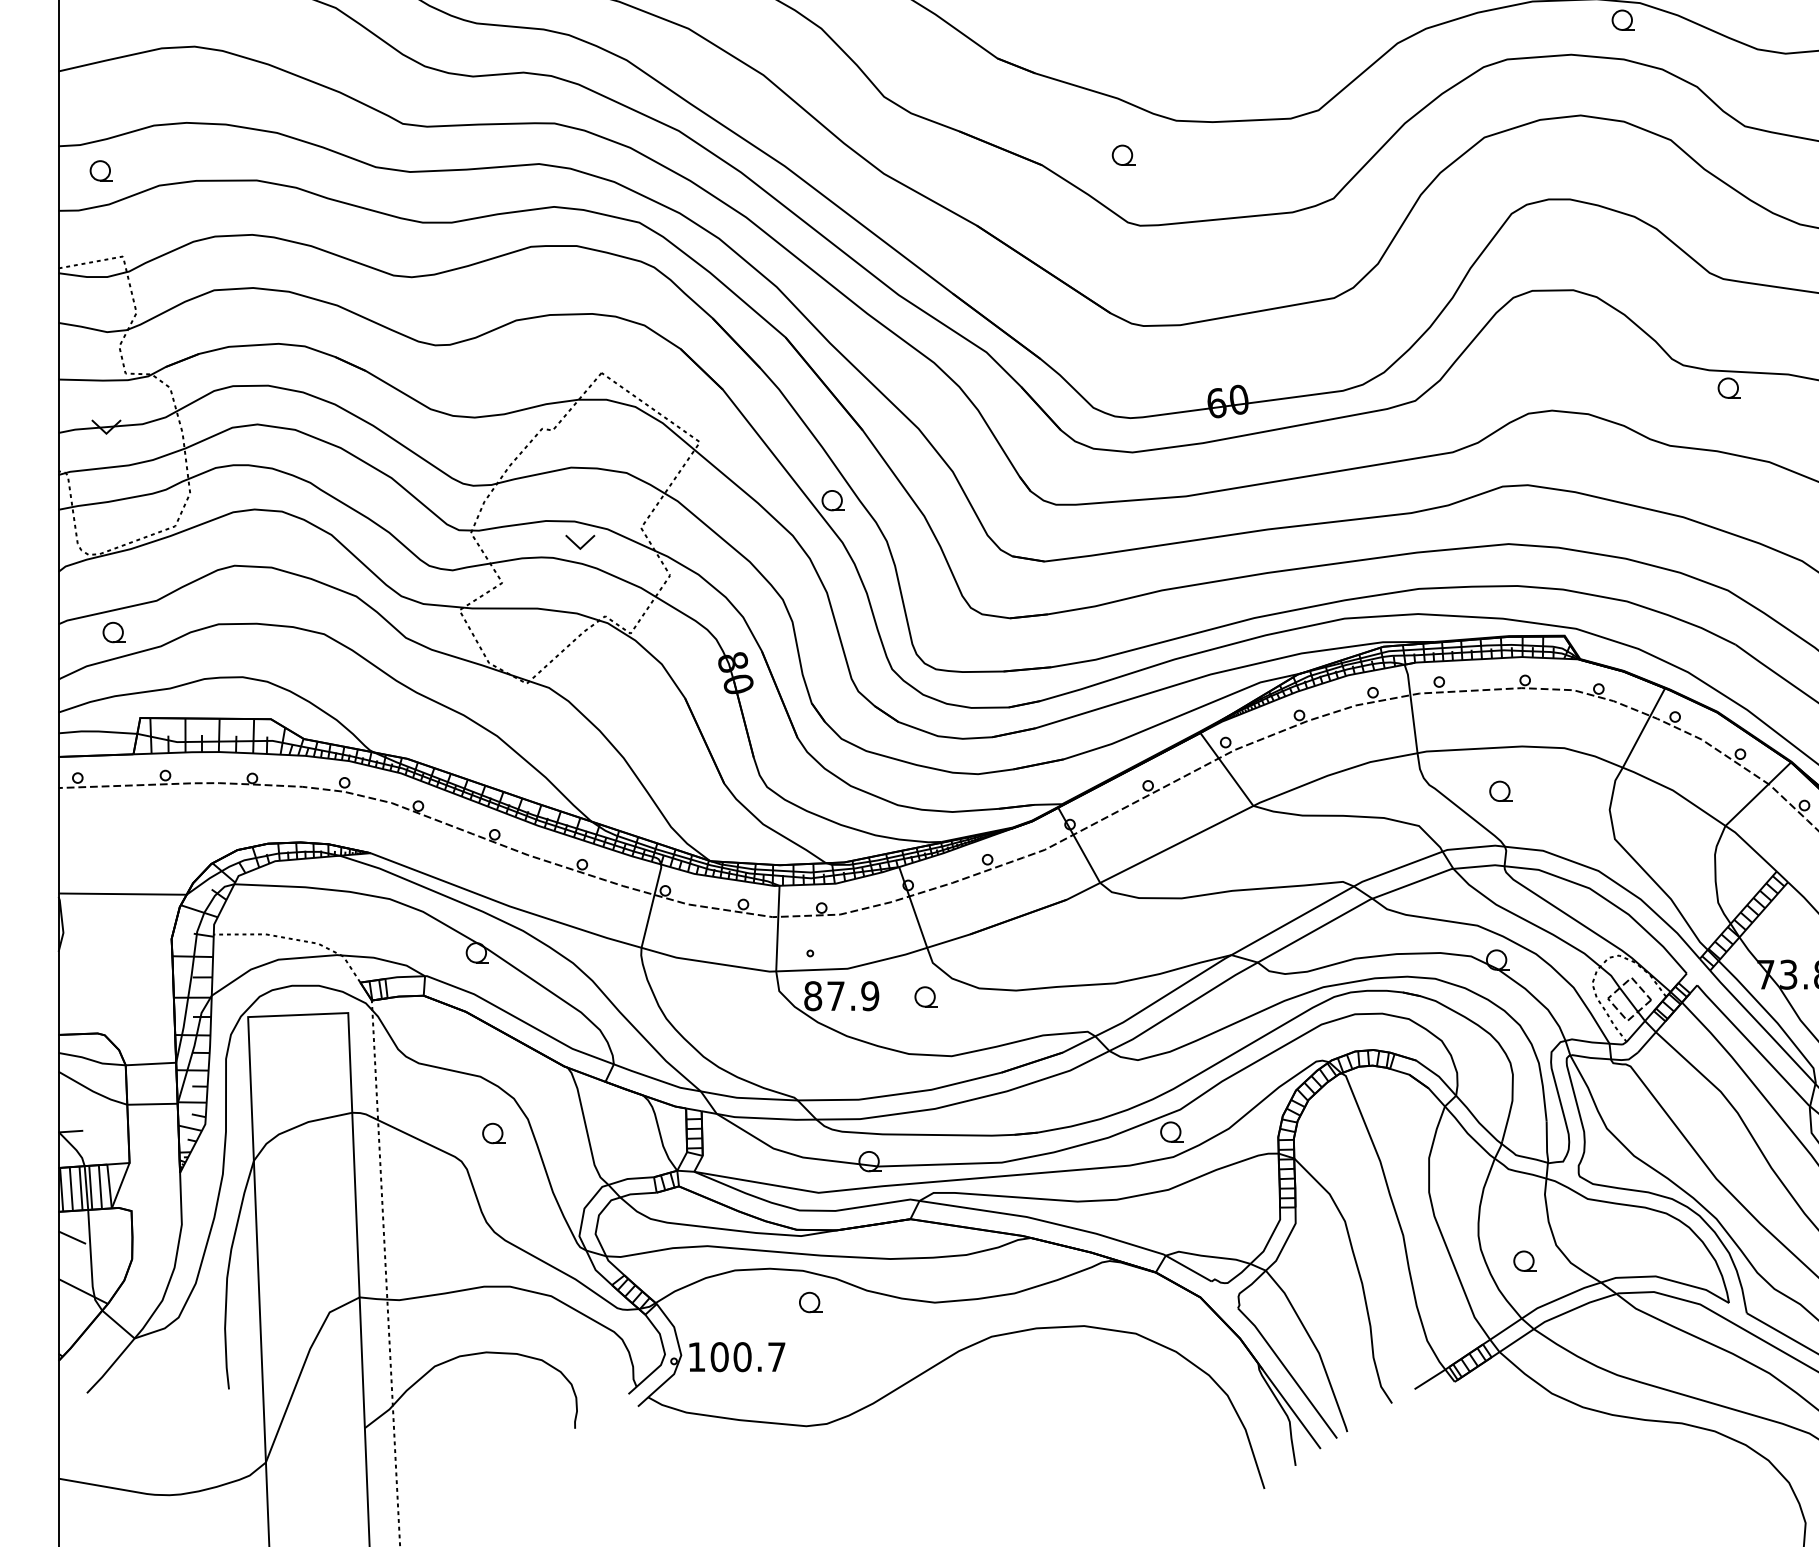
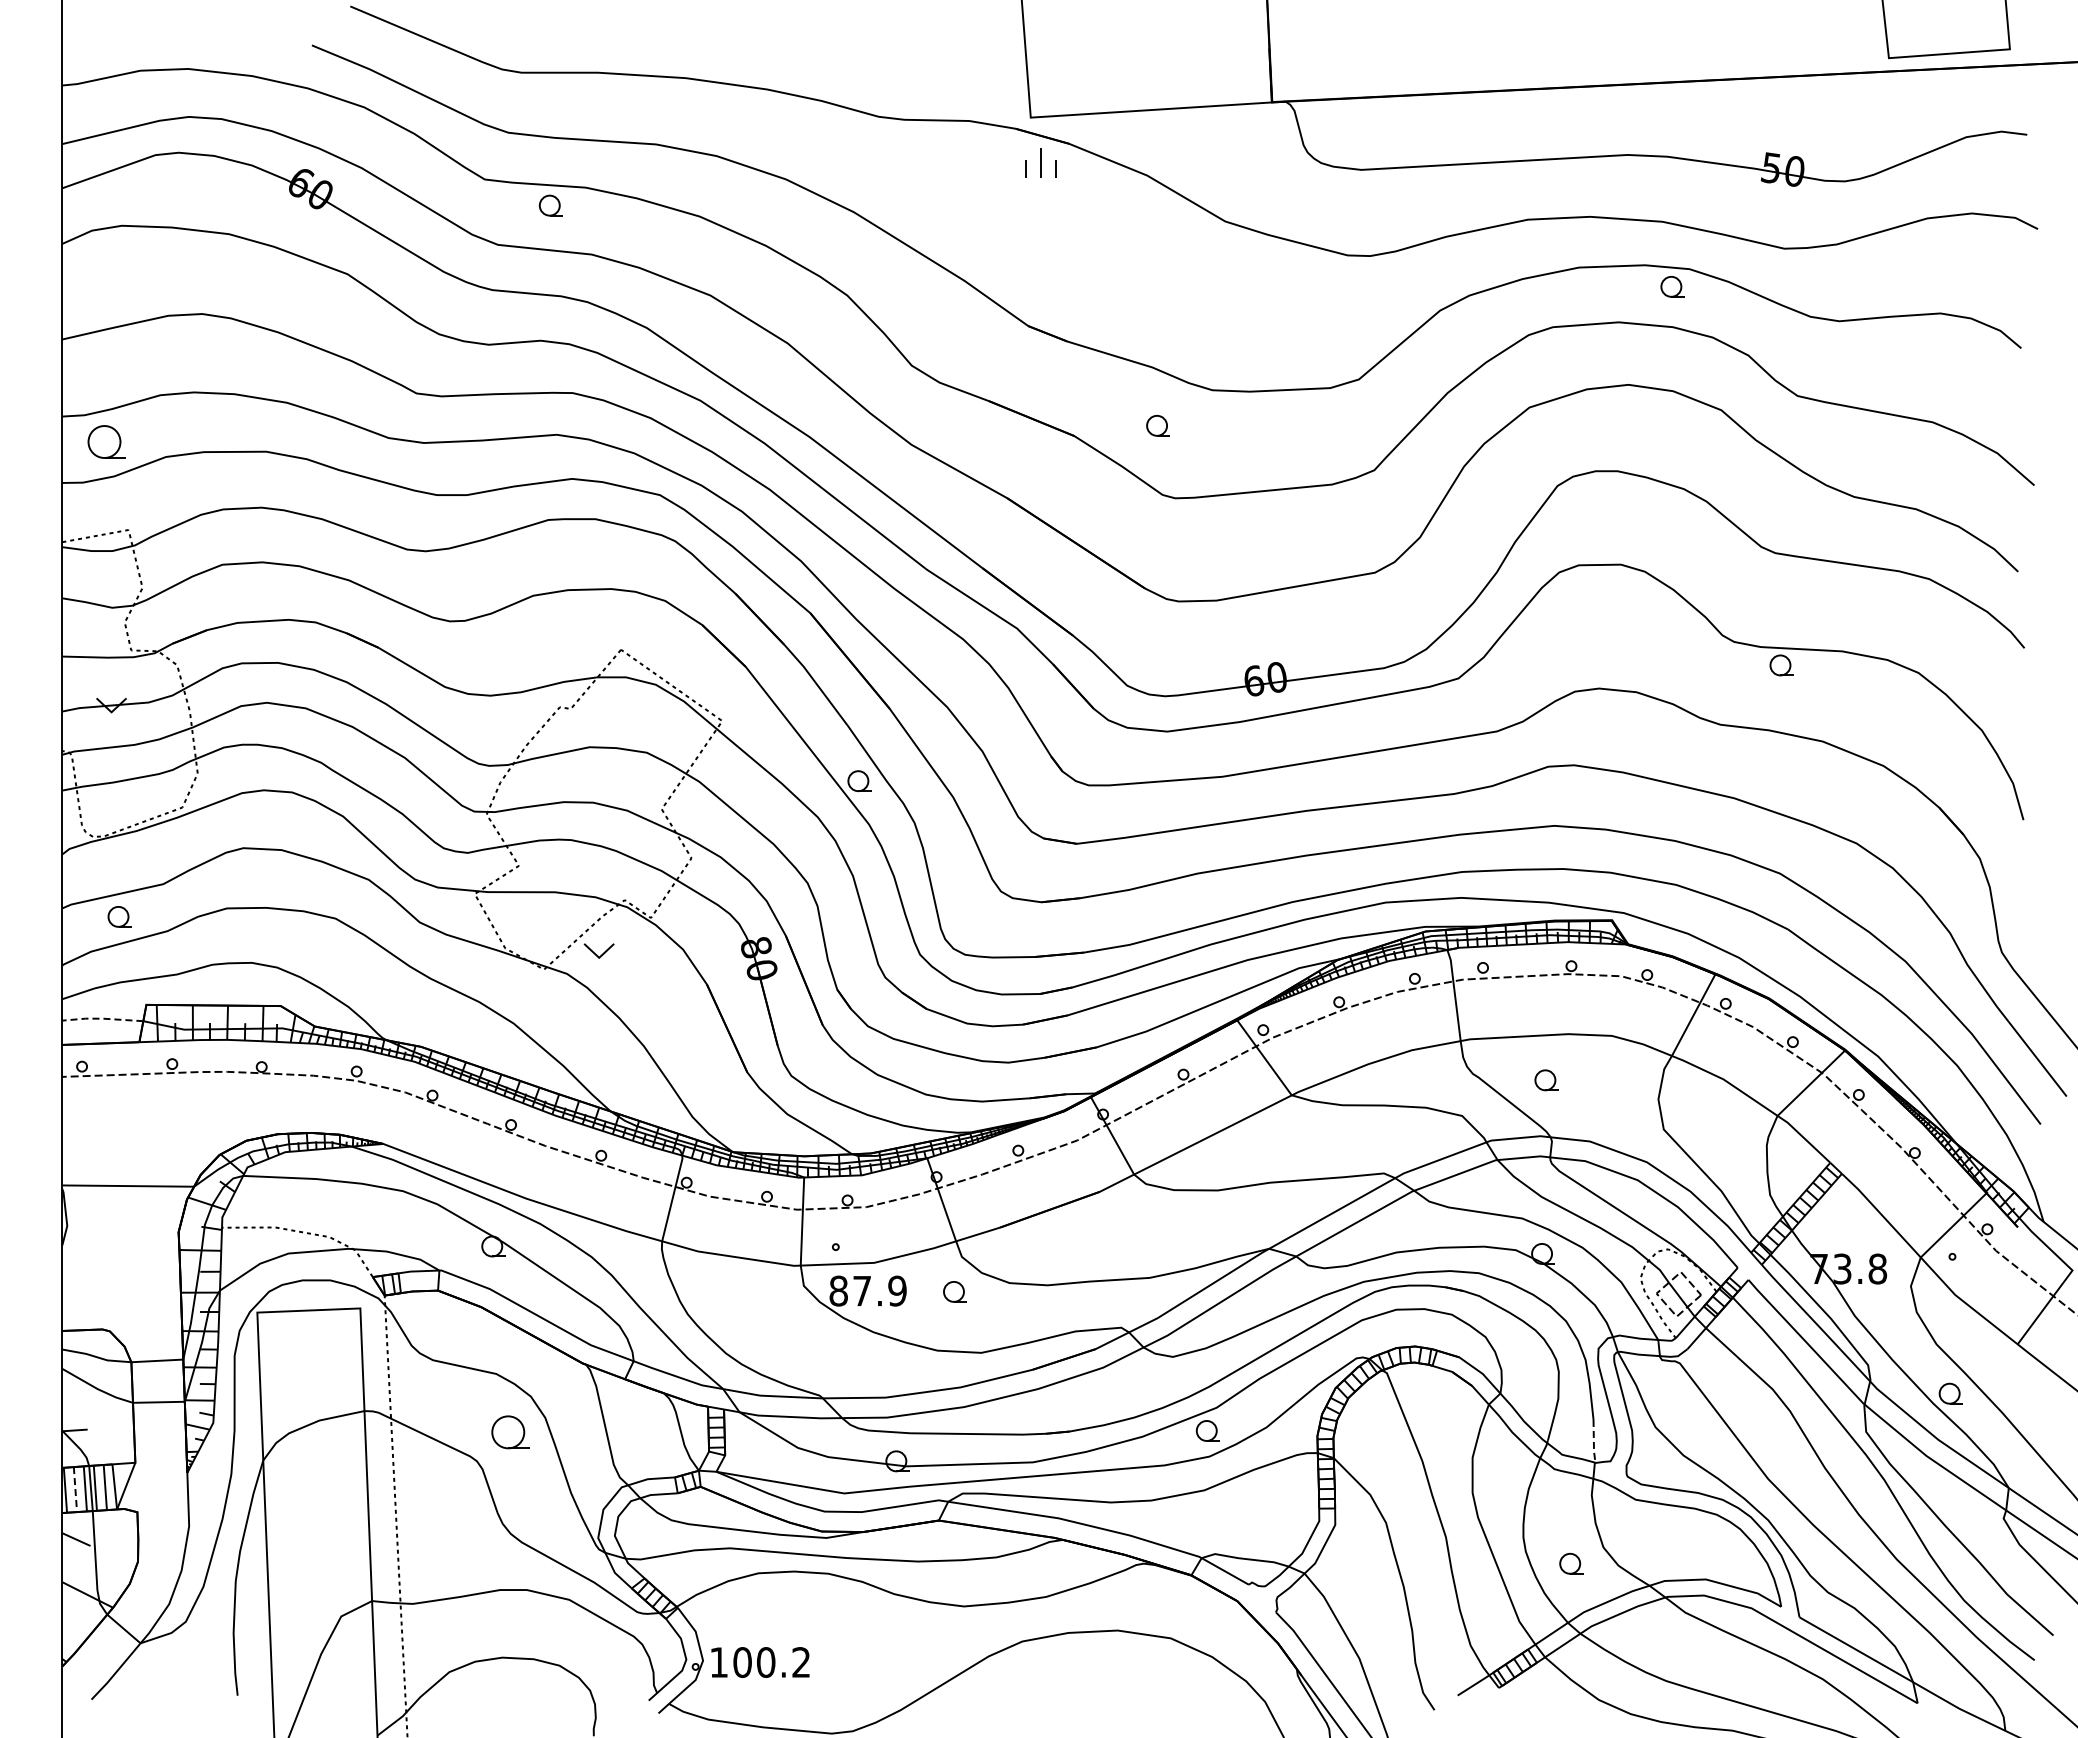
part: (101, 170) -> (106, 441), size x1.6
part: (579, 541) -> (598, 950), moved
line: (97, 731) -> (102, 1018), solid -> dashed
part: (494, 1133) -> (510, 1432), size x1.6
line: (1546, 1143) -> (1593, 1442), solid -> dashed
line: (71, 1188) -> (75, 1489), solid -> dashed
part: (810, 1302) -> (836, 1606), removed
text: (776, 1357) -> (801, 1662), 100.7 -> 100.2

